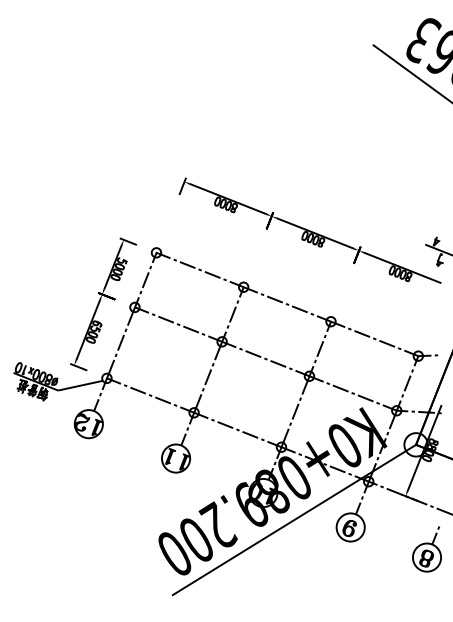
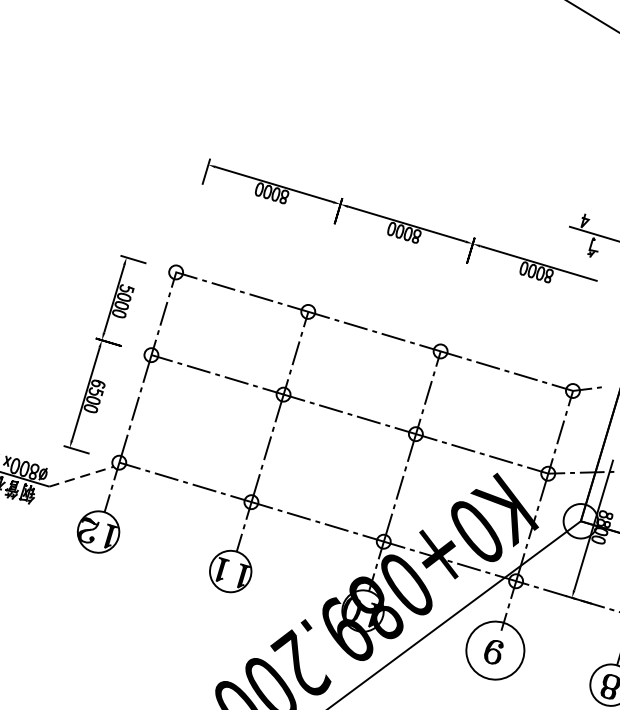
line: (80, 385) -> (81, 476), solid -> dashed
circle: (350, 527) -> (495, 650), size x1.4

